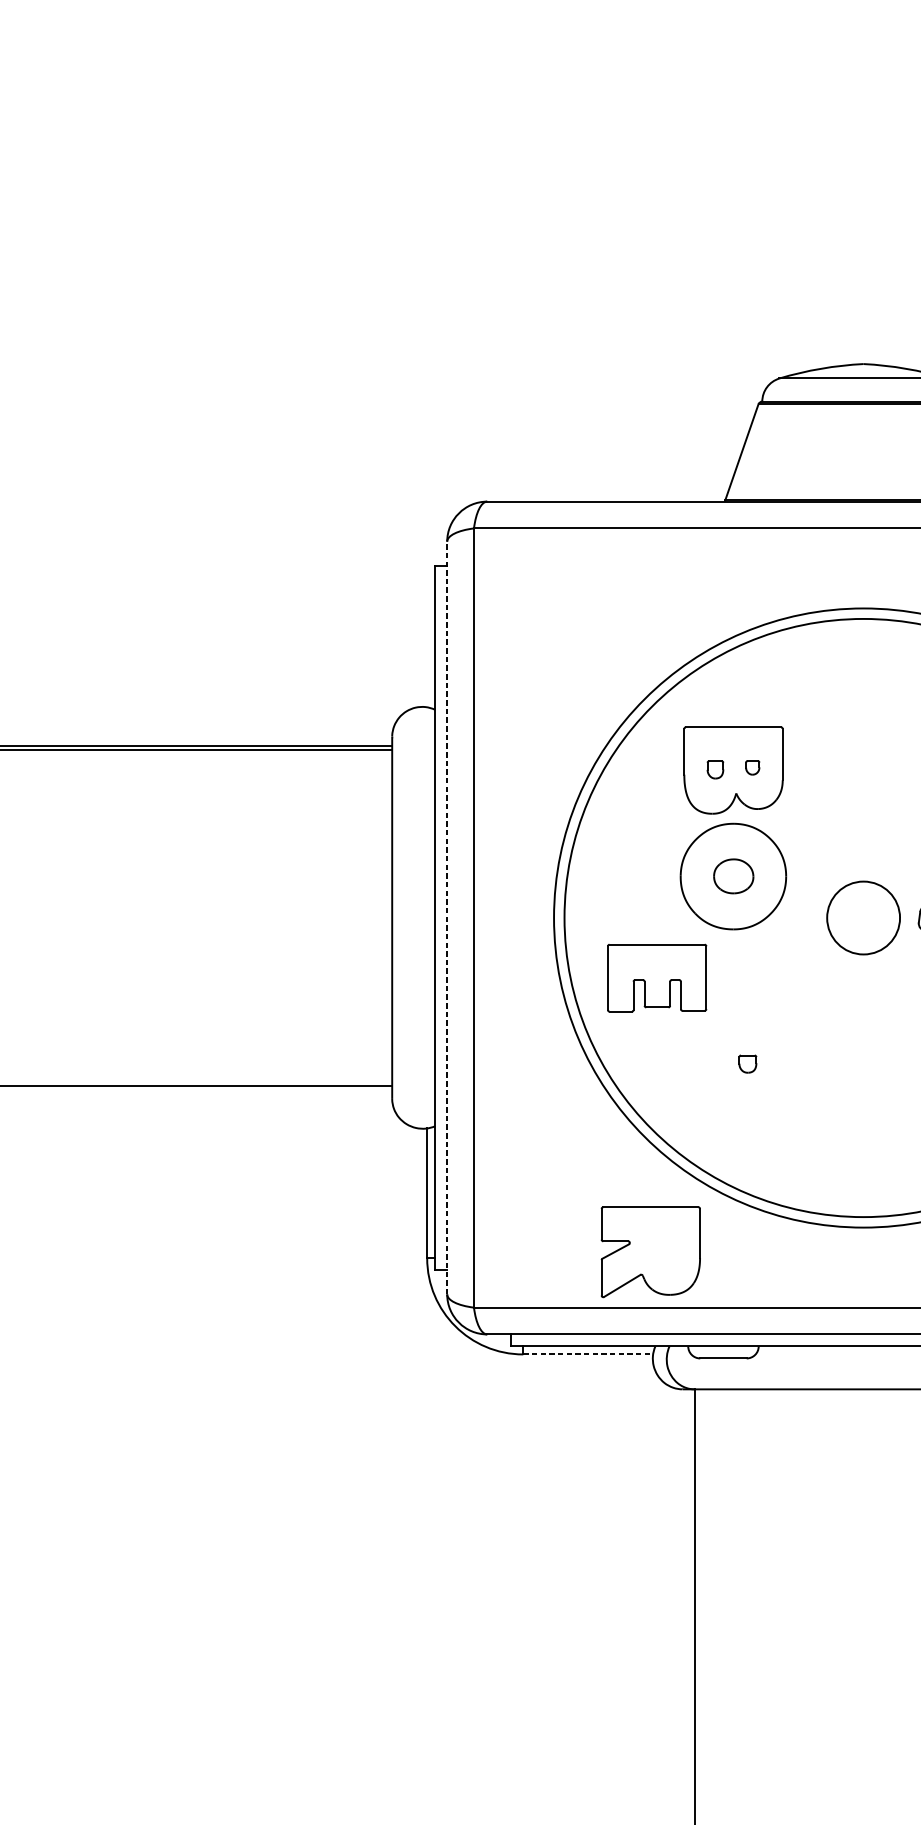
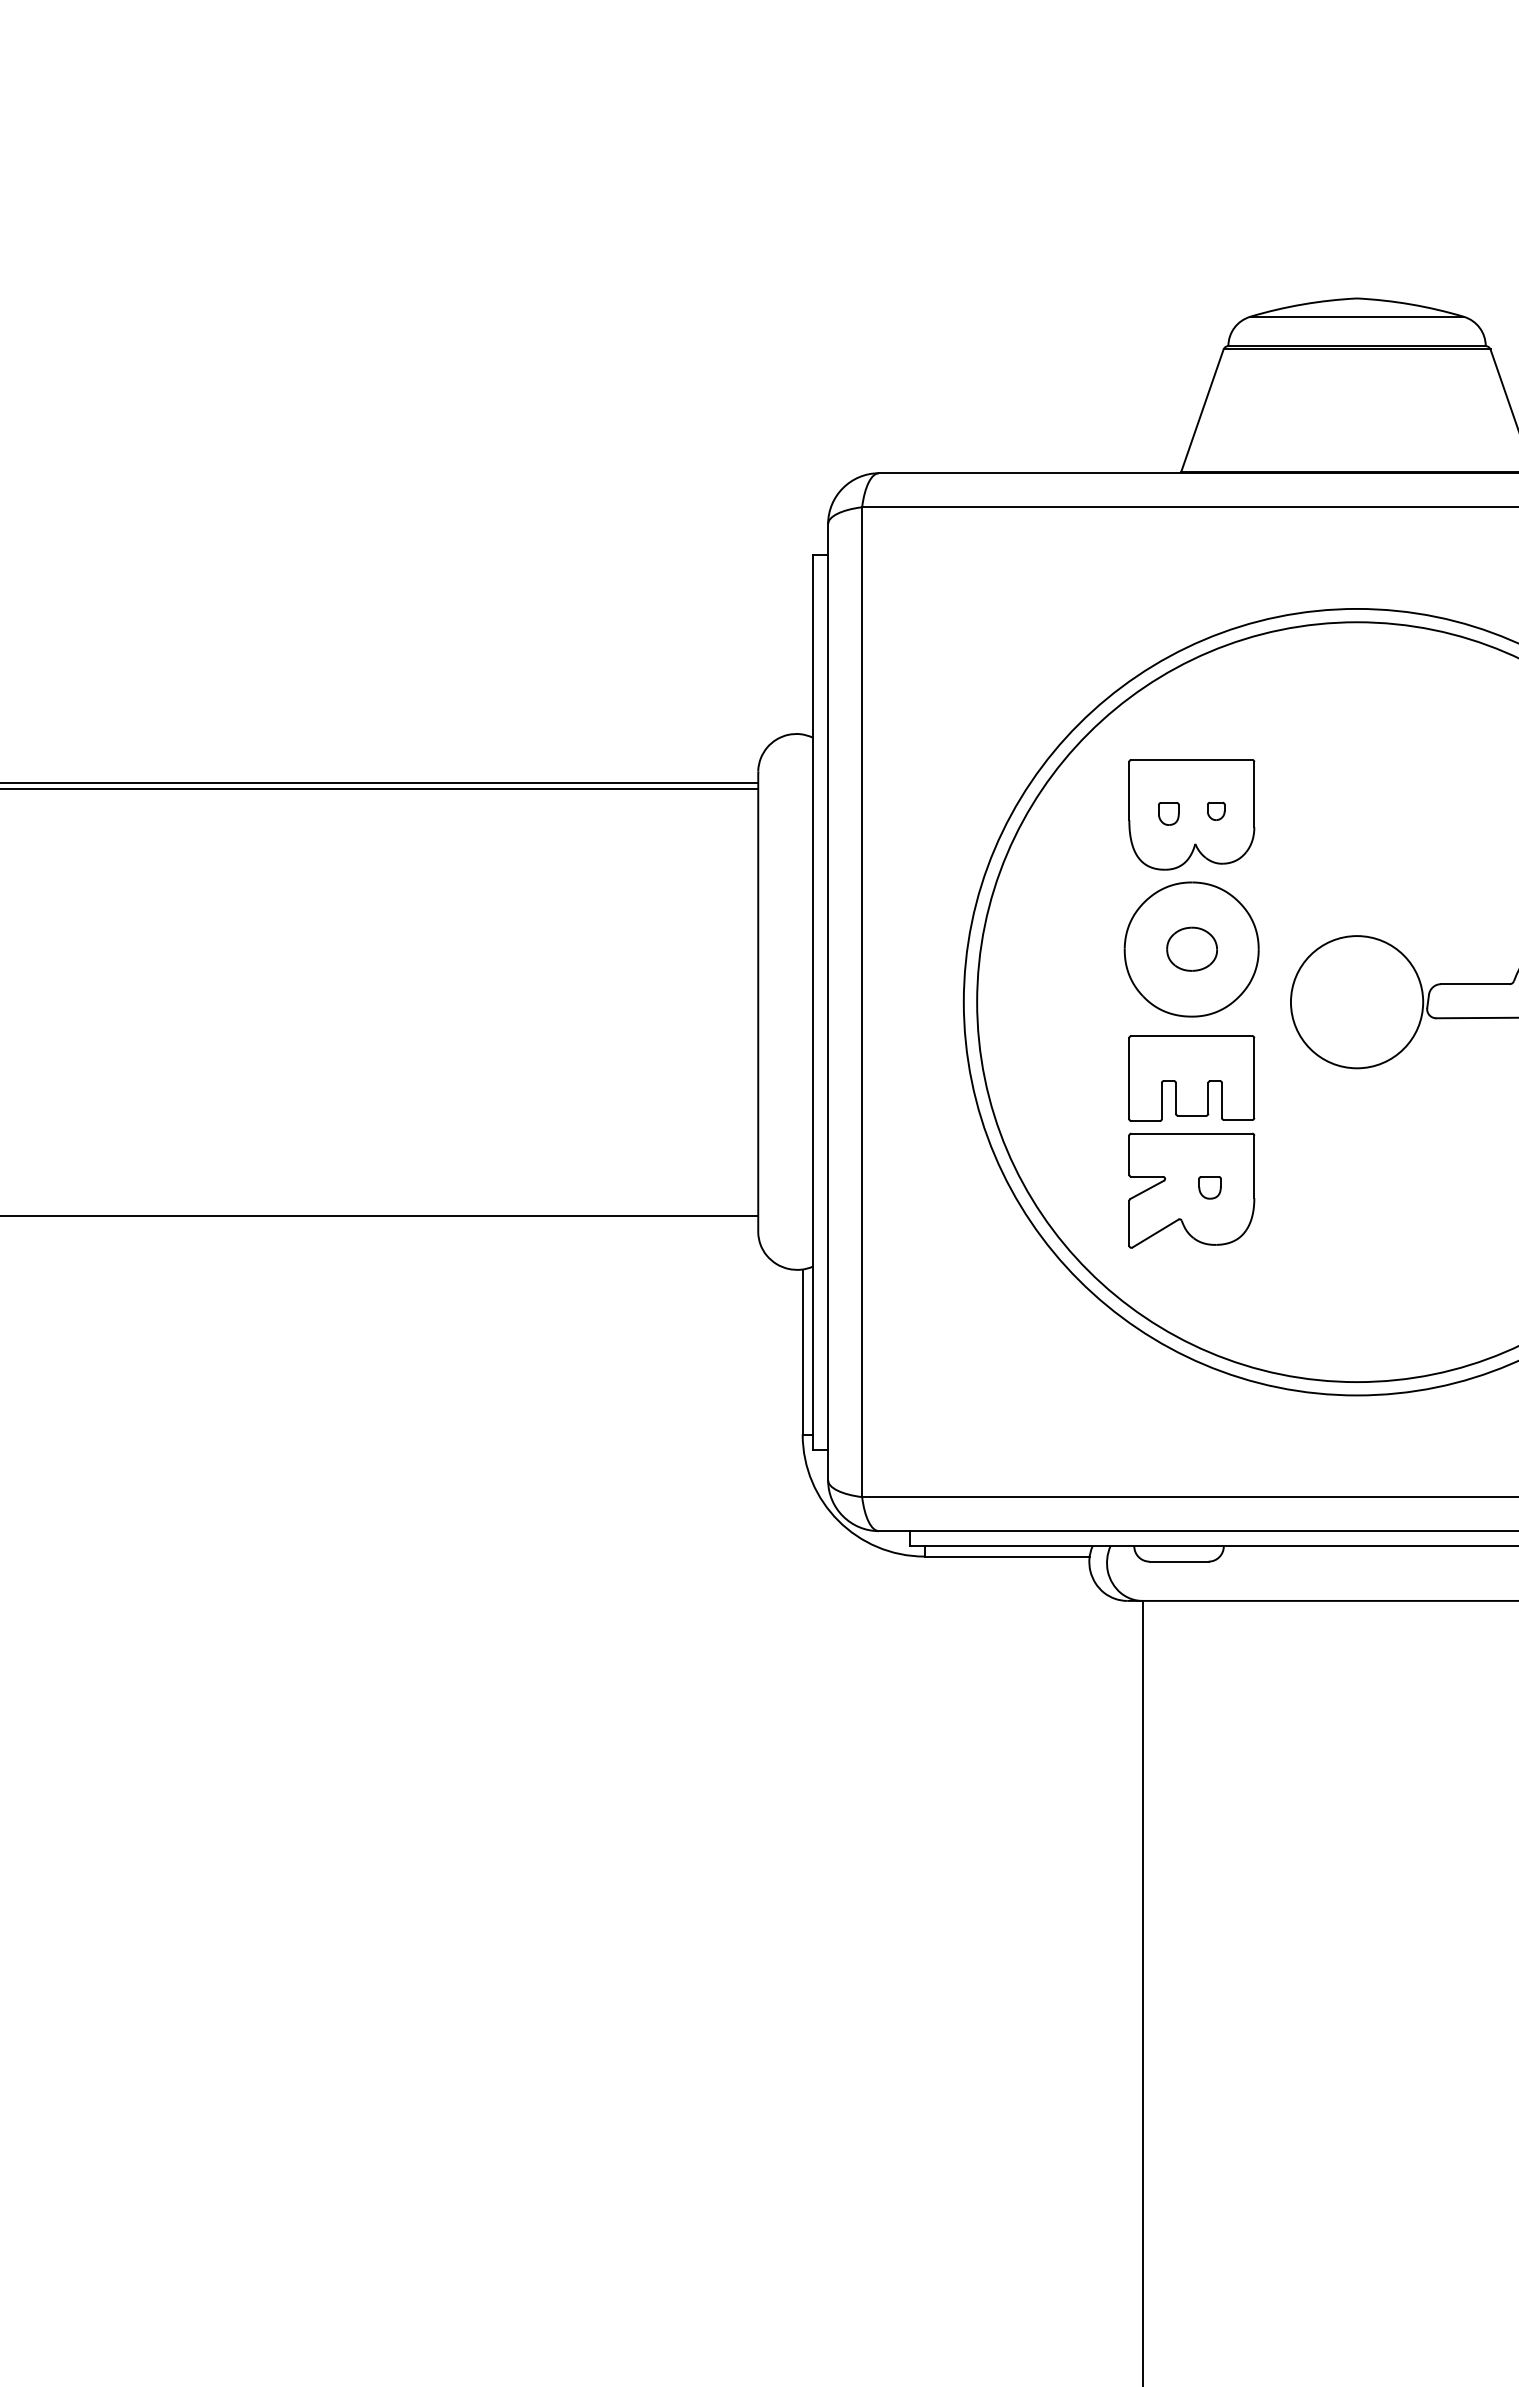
line: (447, 917) -> (828, 1001), dashed -> solid
circle: (863, 918) -> (1356, 1002), size x1.43
part: (656, 978) -> (1191, 1078), moved
part: (650, 1252) -> (1191, 1190), moved
line: (588, 1354) -> (1007, 1556), dashed -> solid

